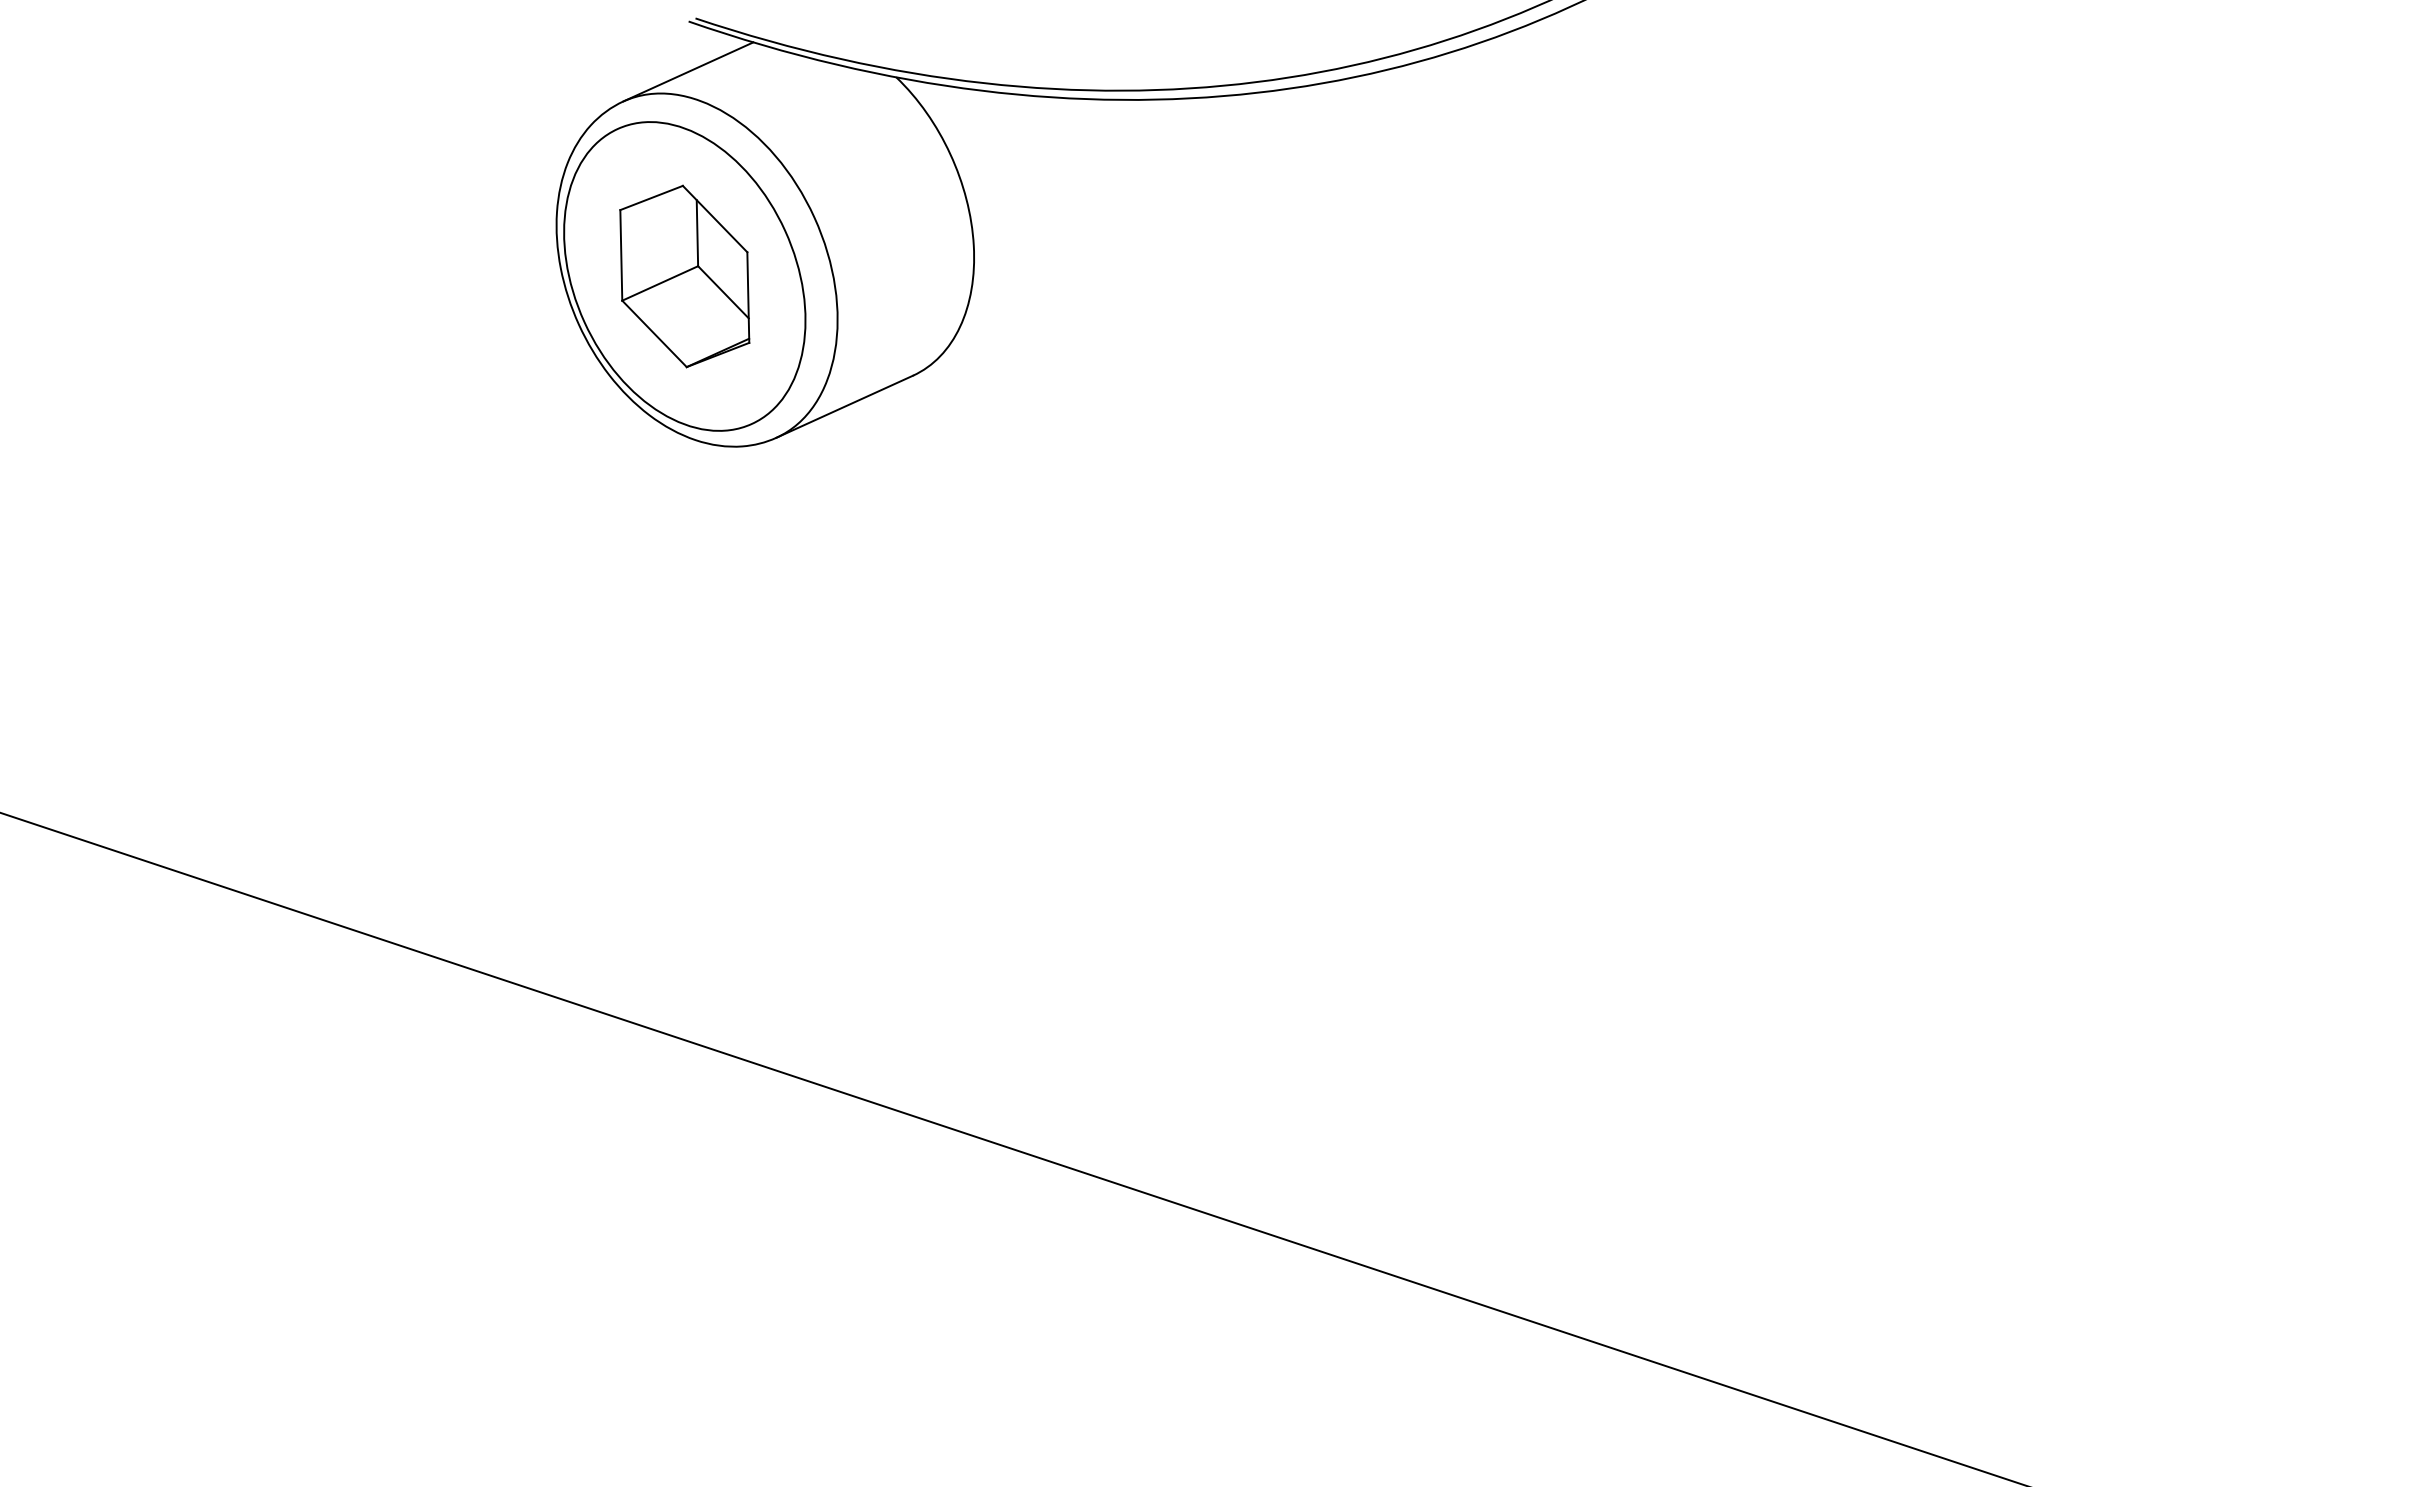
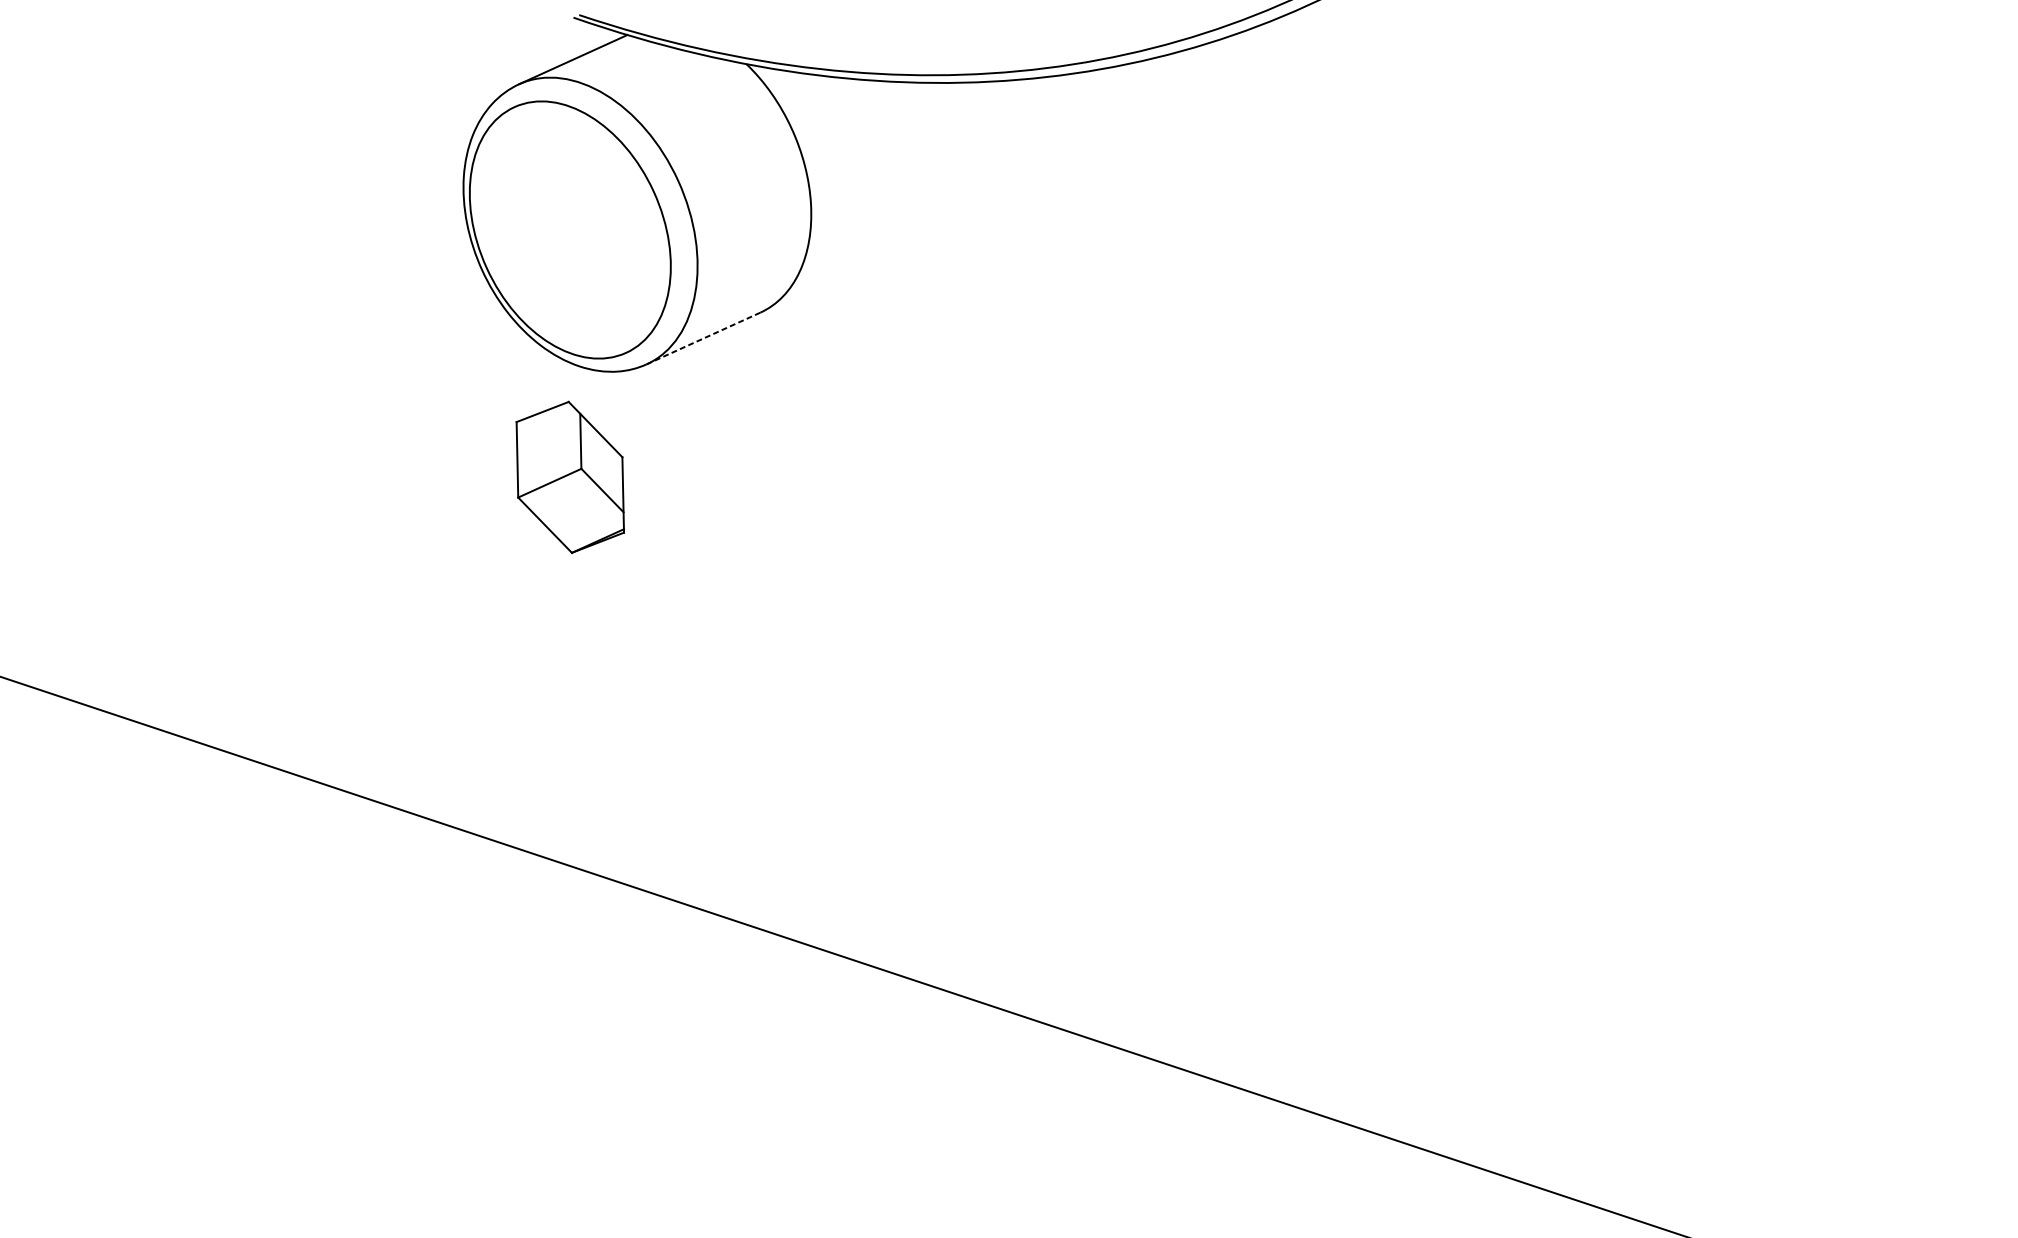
part: (684, 276) -> (570, 477), moved
line: (844, 406) -> (703, 338), solid -> dashed

